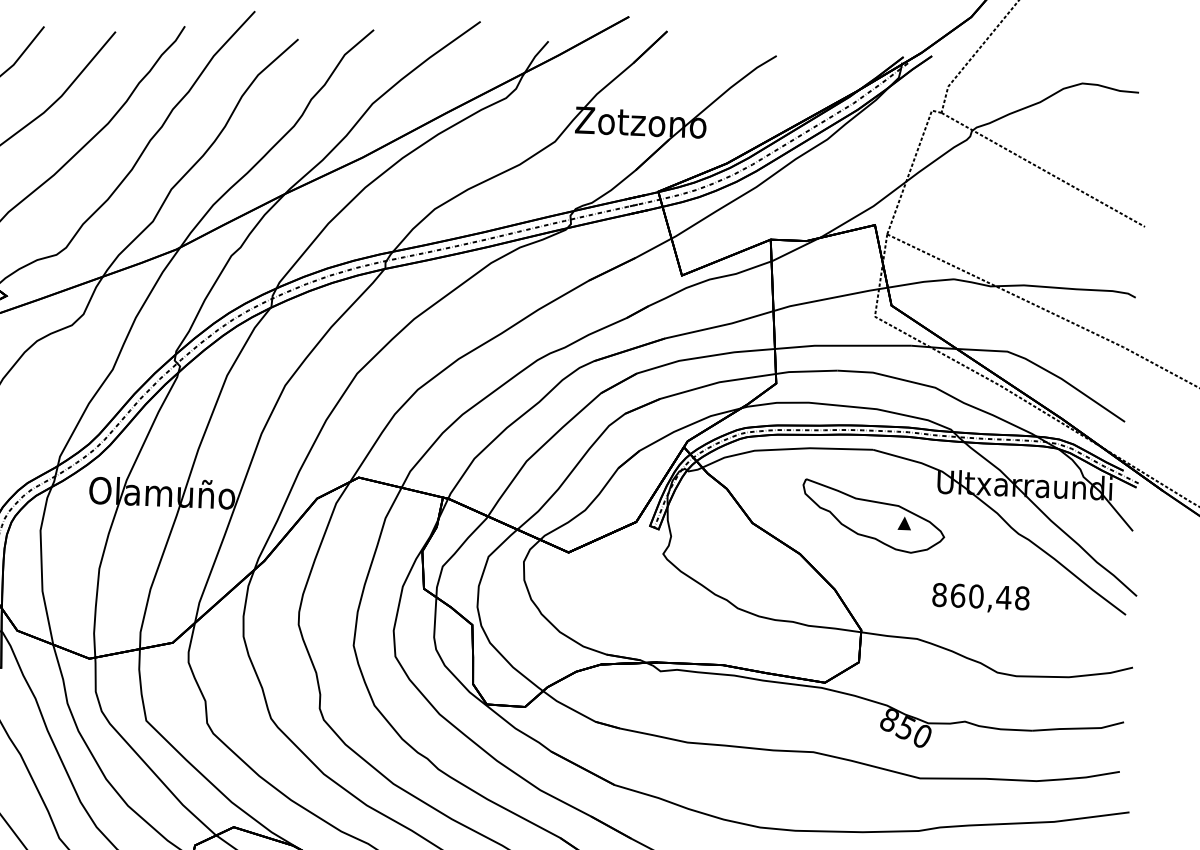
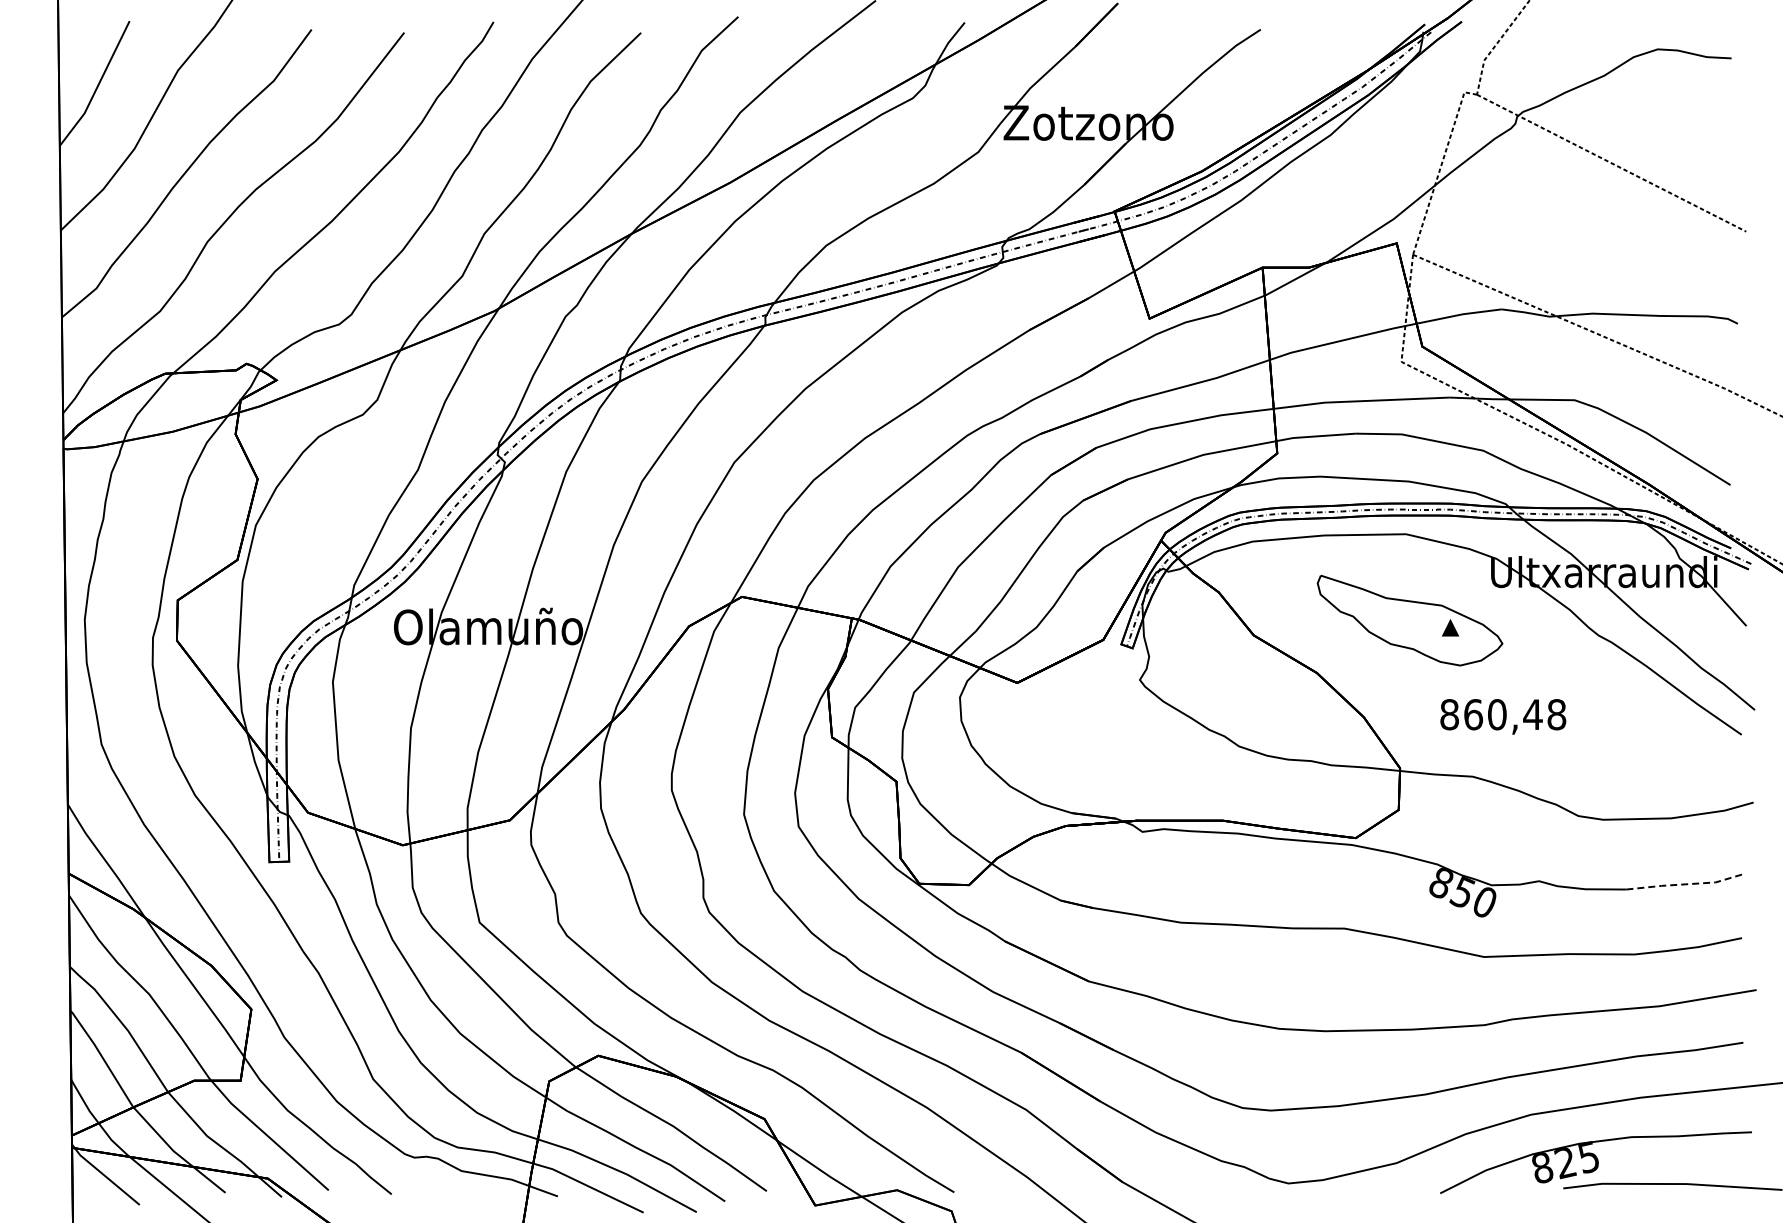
text: (981, 598) -> (1503, 716), moved
line: (1078, 728) -> (1686, 884), solid -> dashed

